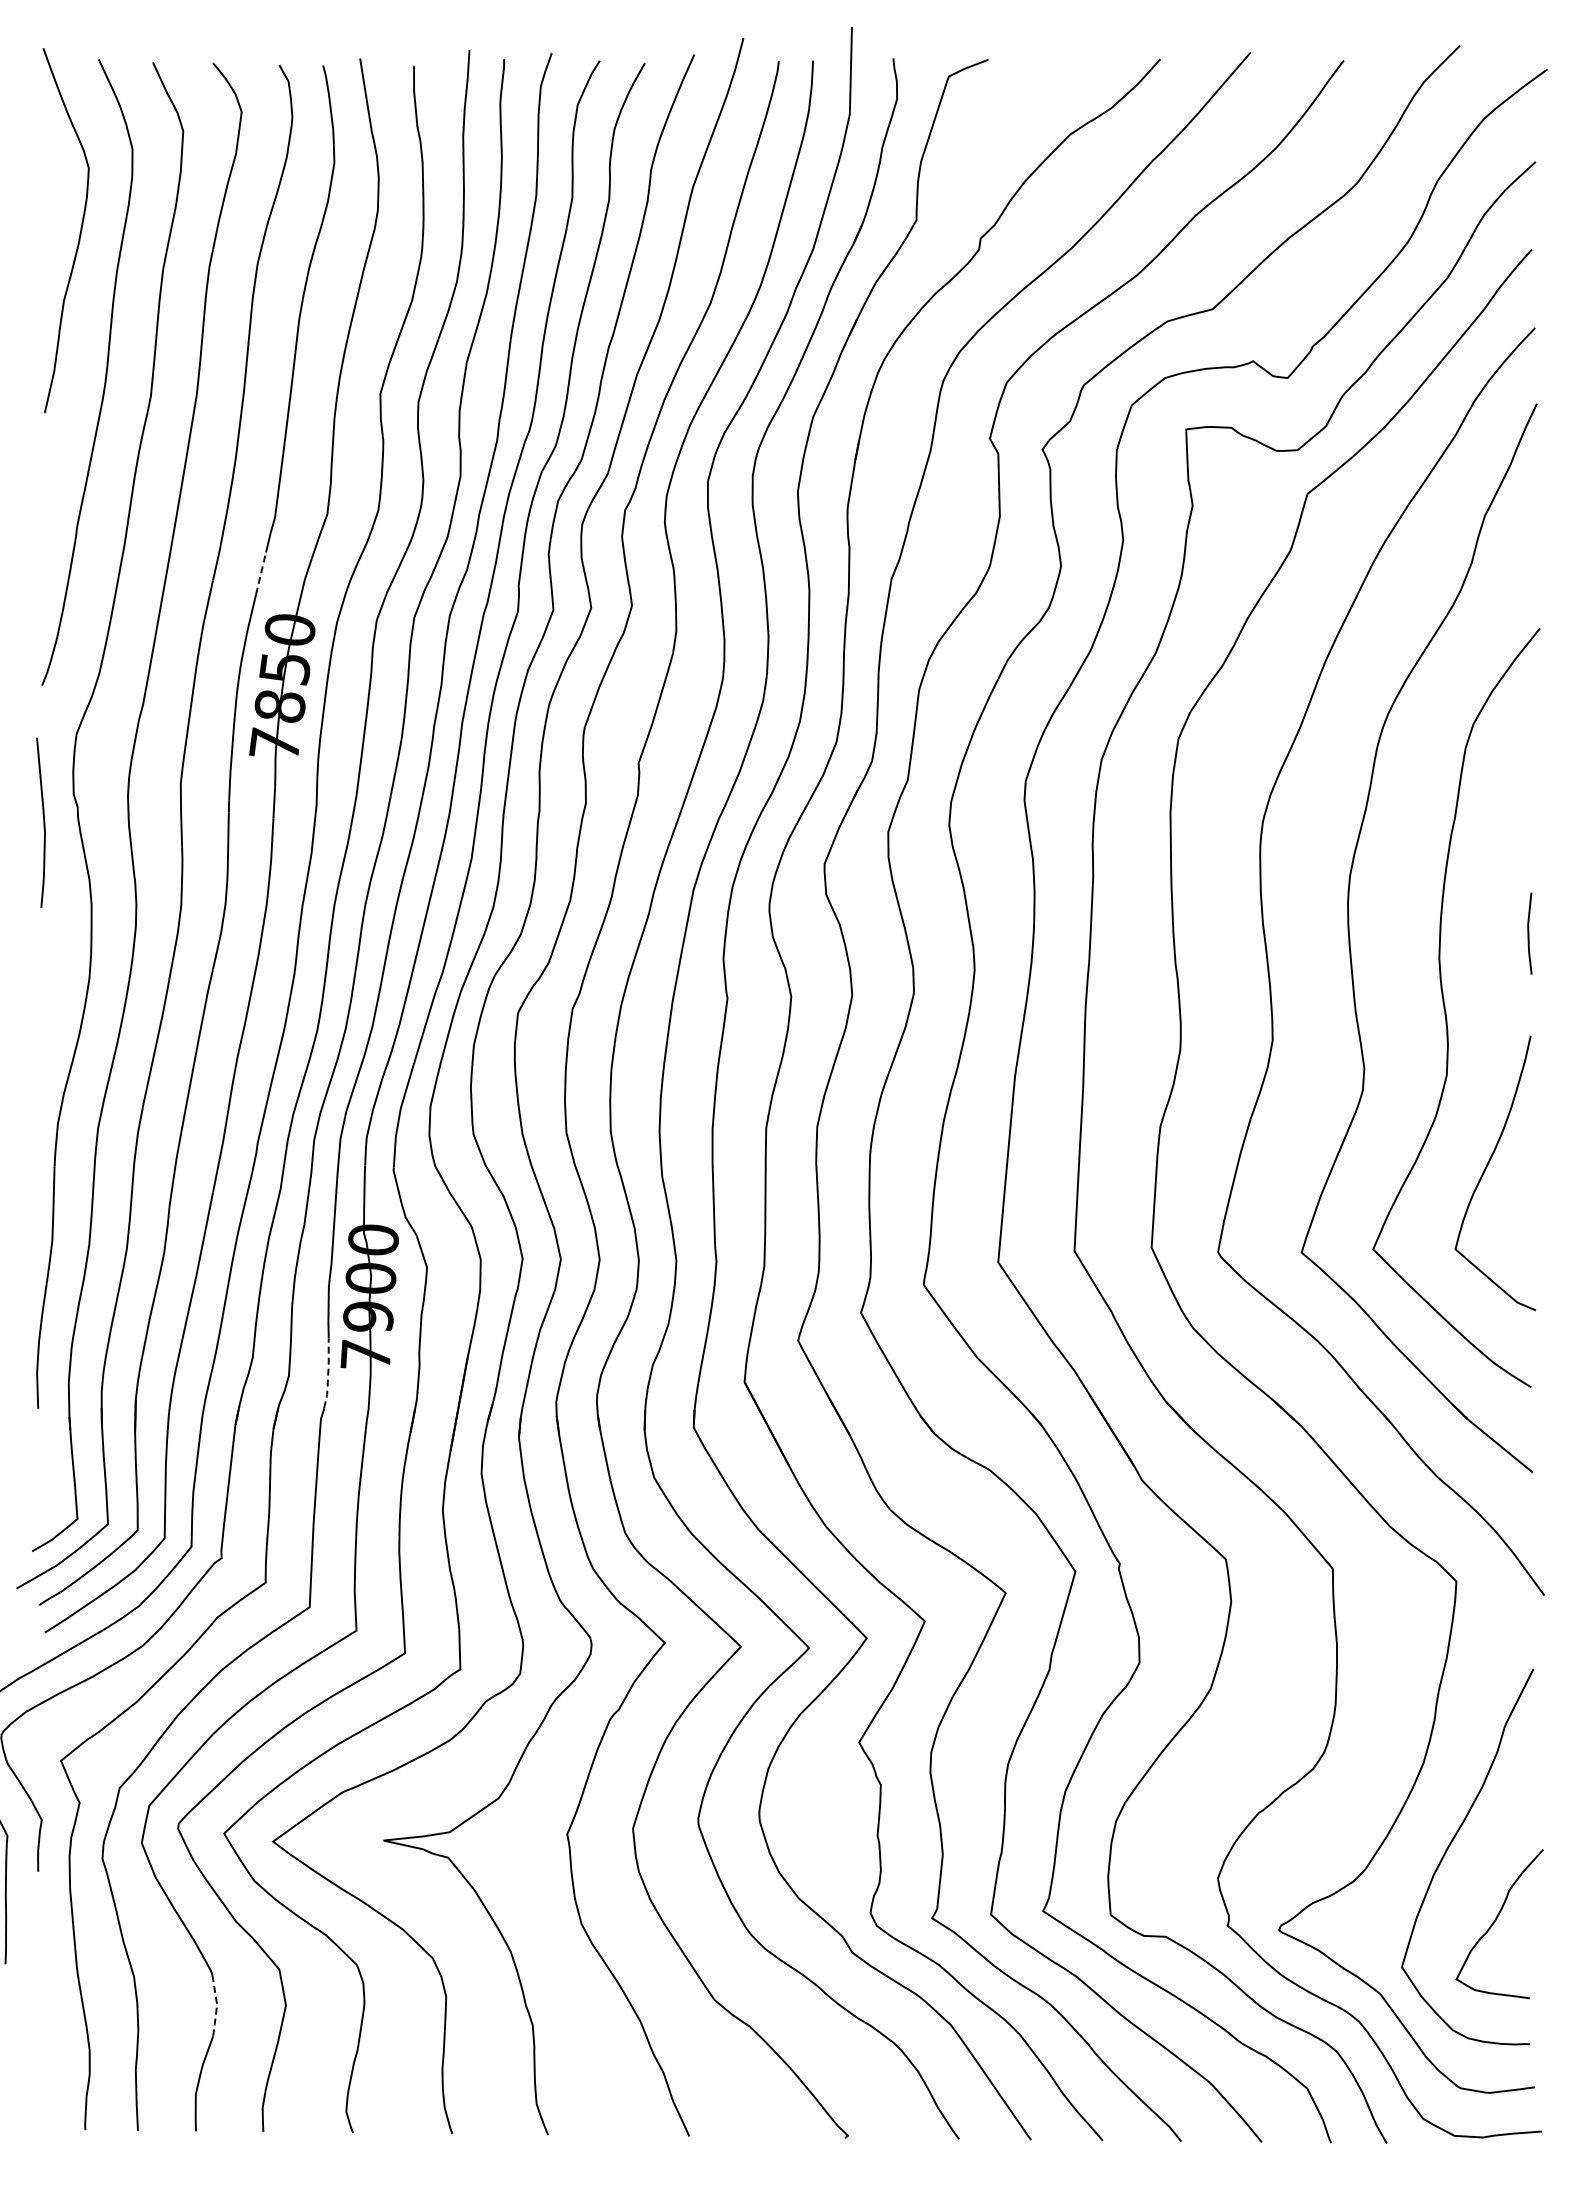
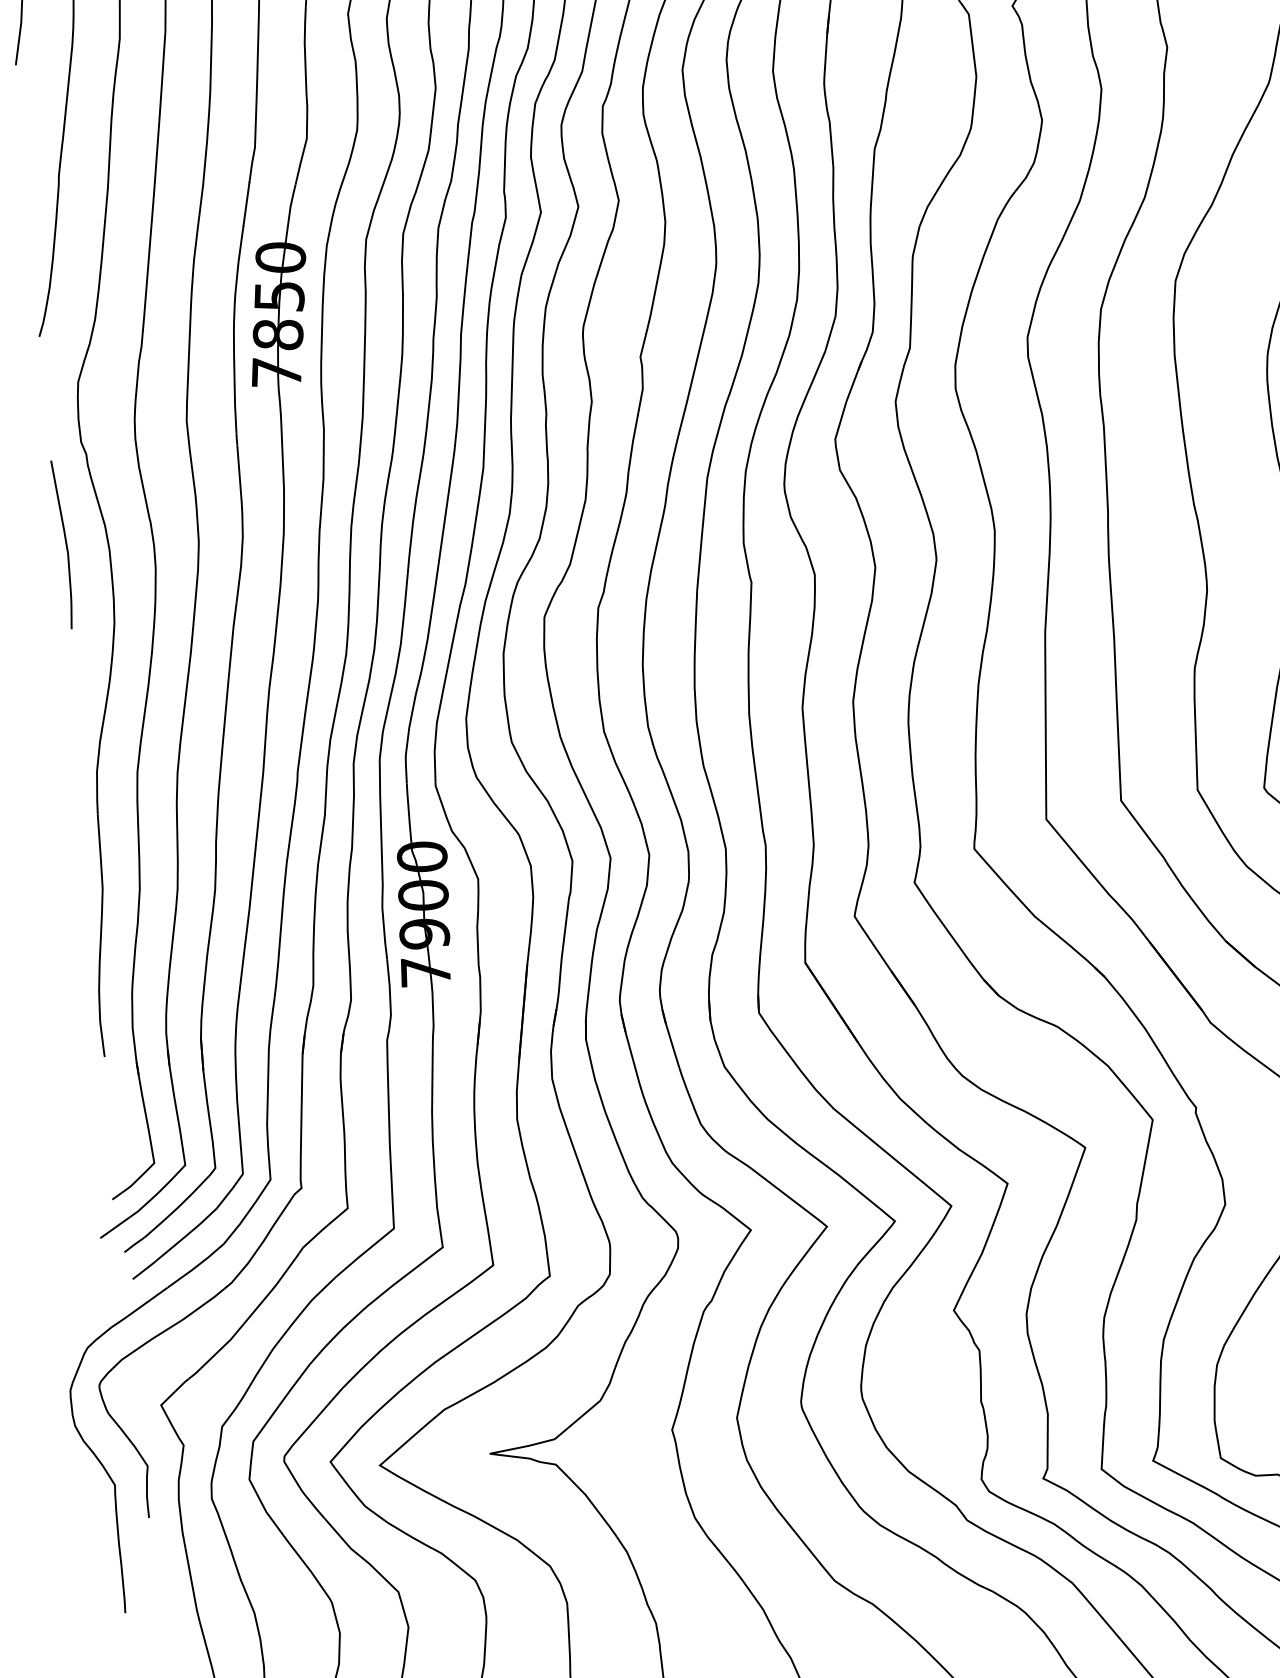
line: (261, 573) -> (246, 204), dashed -> solid
curve: (43, 822) -> (65, 544), moved
line: (328, 1372) -> (390, 993), dashed -> solid
line: (216, 2007) -> (339, 1635), dashed -> solid

